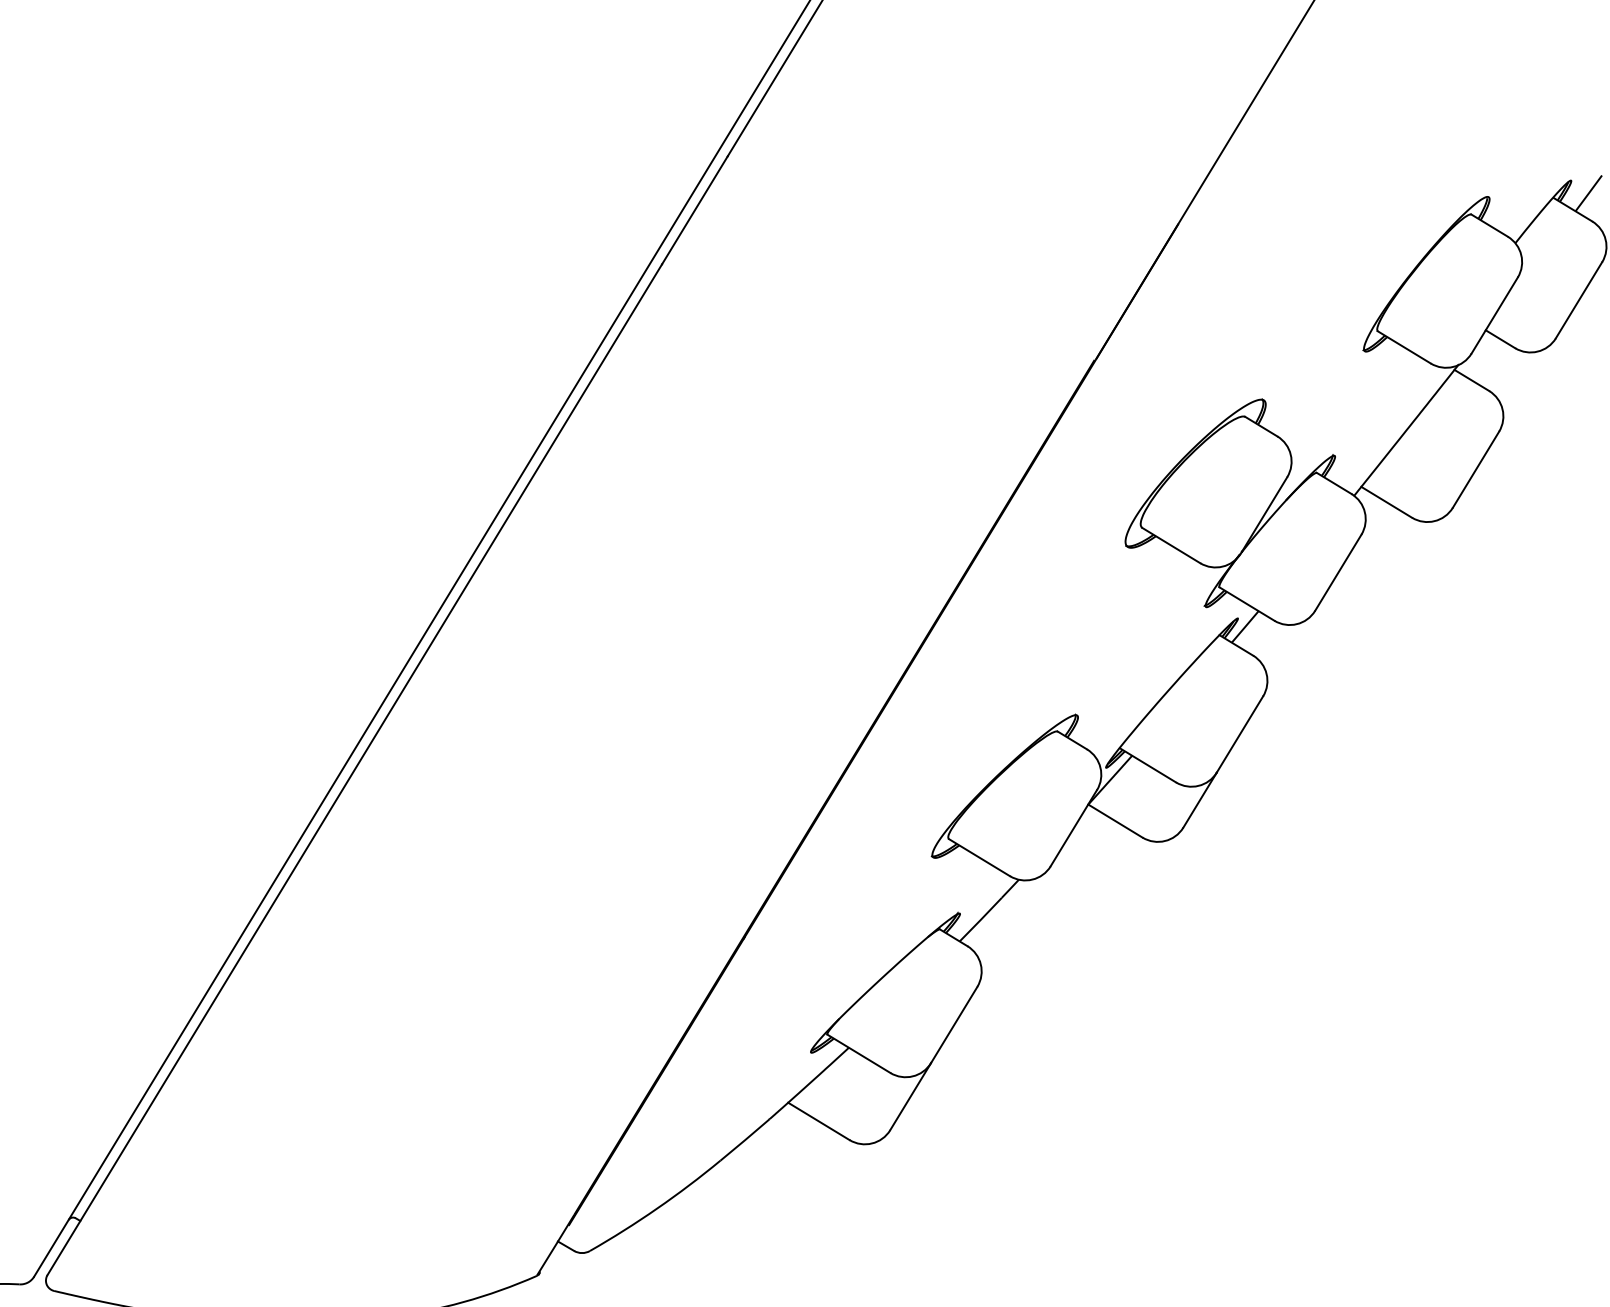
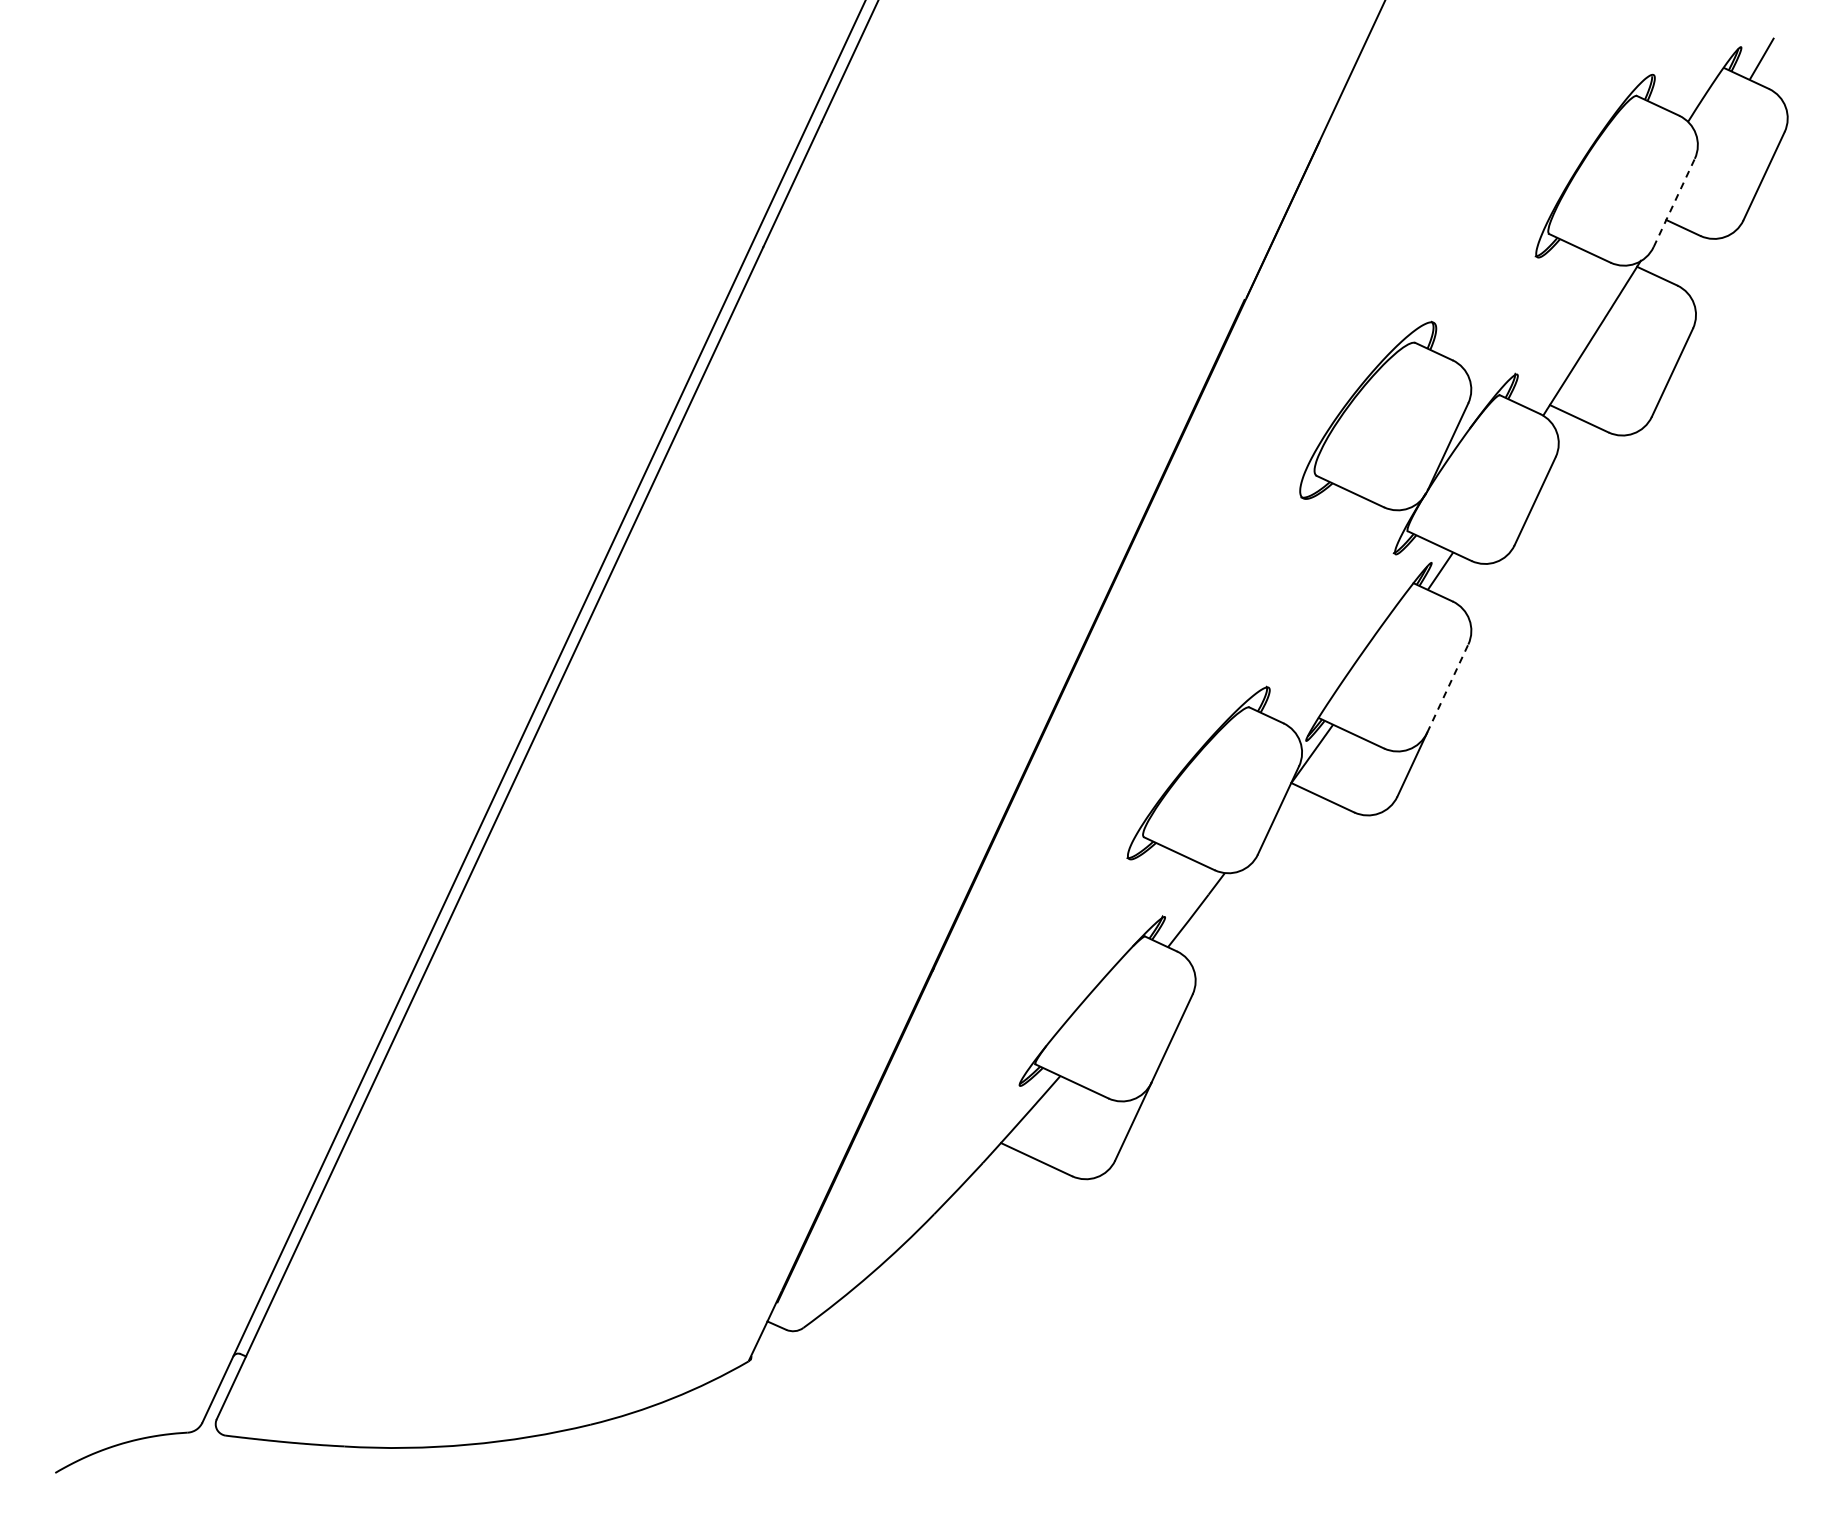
line: (1494, 315) -> (1674, 202), solid -> dashed
line: (1239, 734) -> (1447, 688), solid -> dashed

